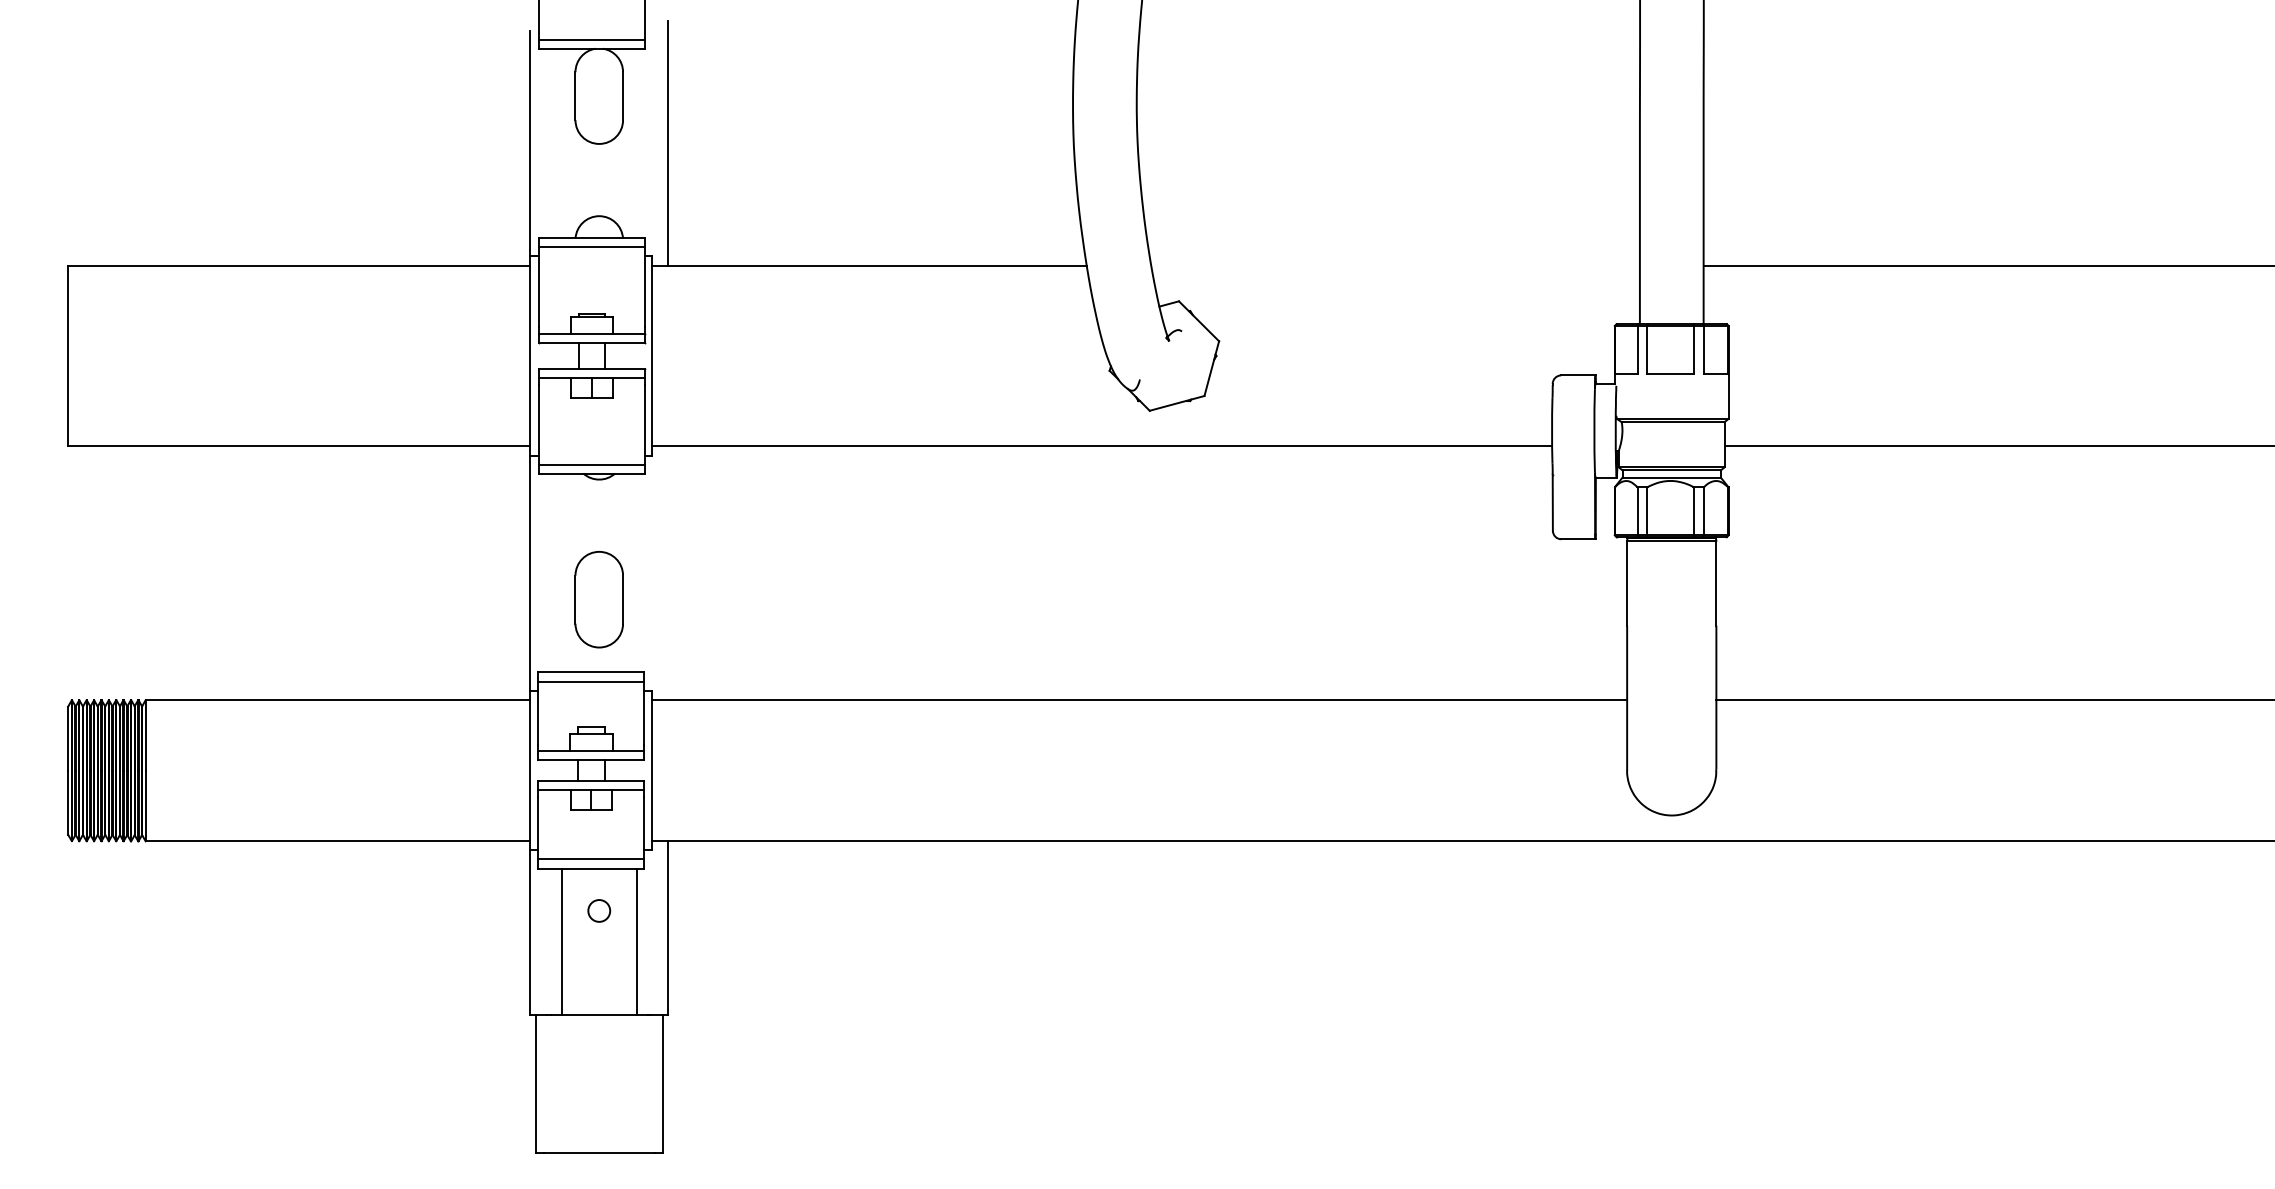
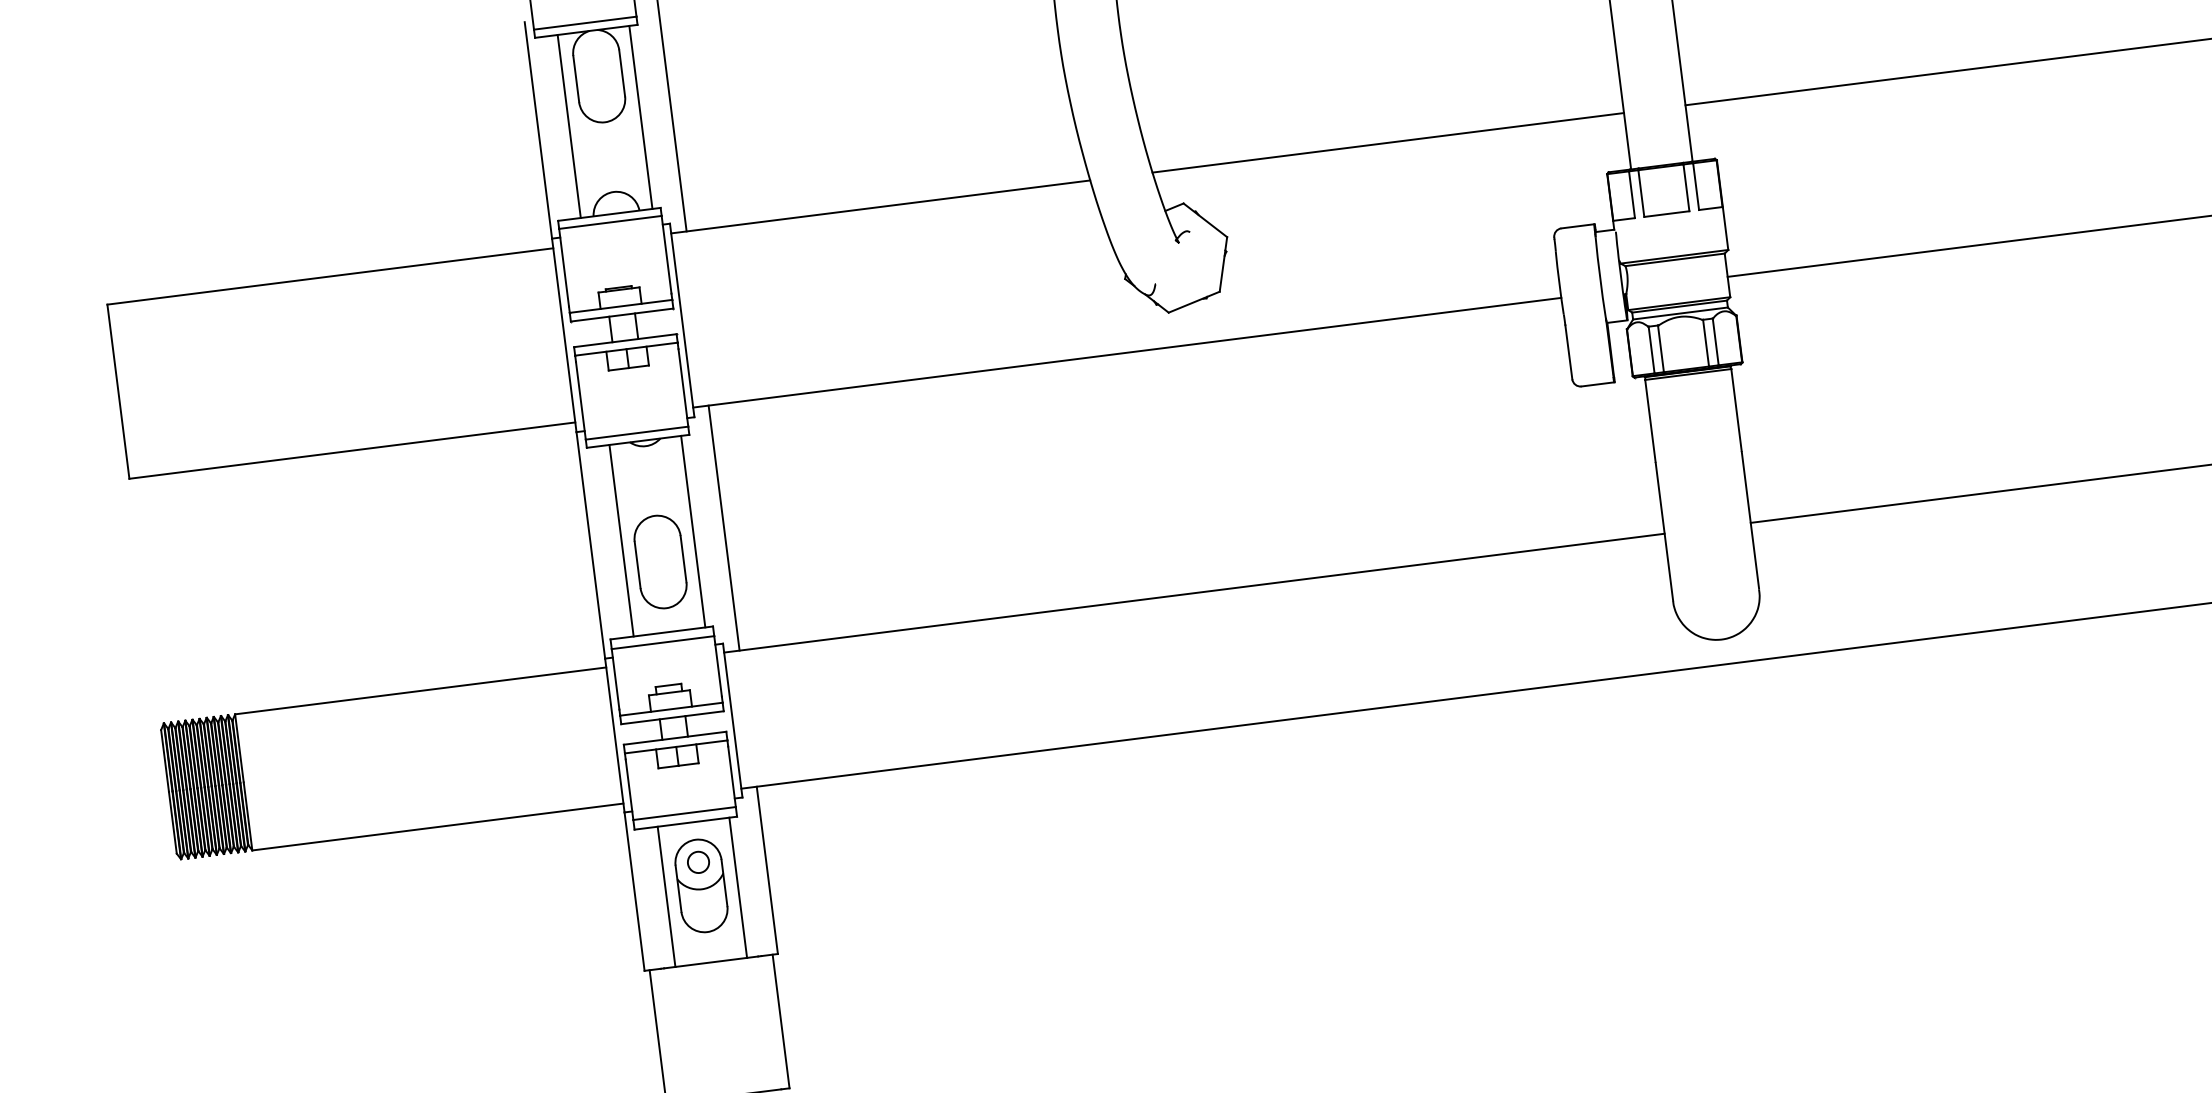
line: (562, 143) -> (569, 126), added
line: (636, 143) -> (640, 117), added
line: (1395, 265) -> (1388, 142), added
line: (562, 572) -> (621, 540), added
line: (636, 572) -> (693, 531), added
line: (668, 573) -> (724, 528), added
part: (598, 935) -> (700, 886), added

